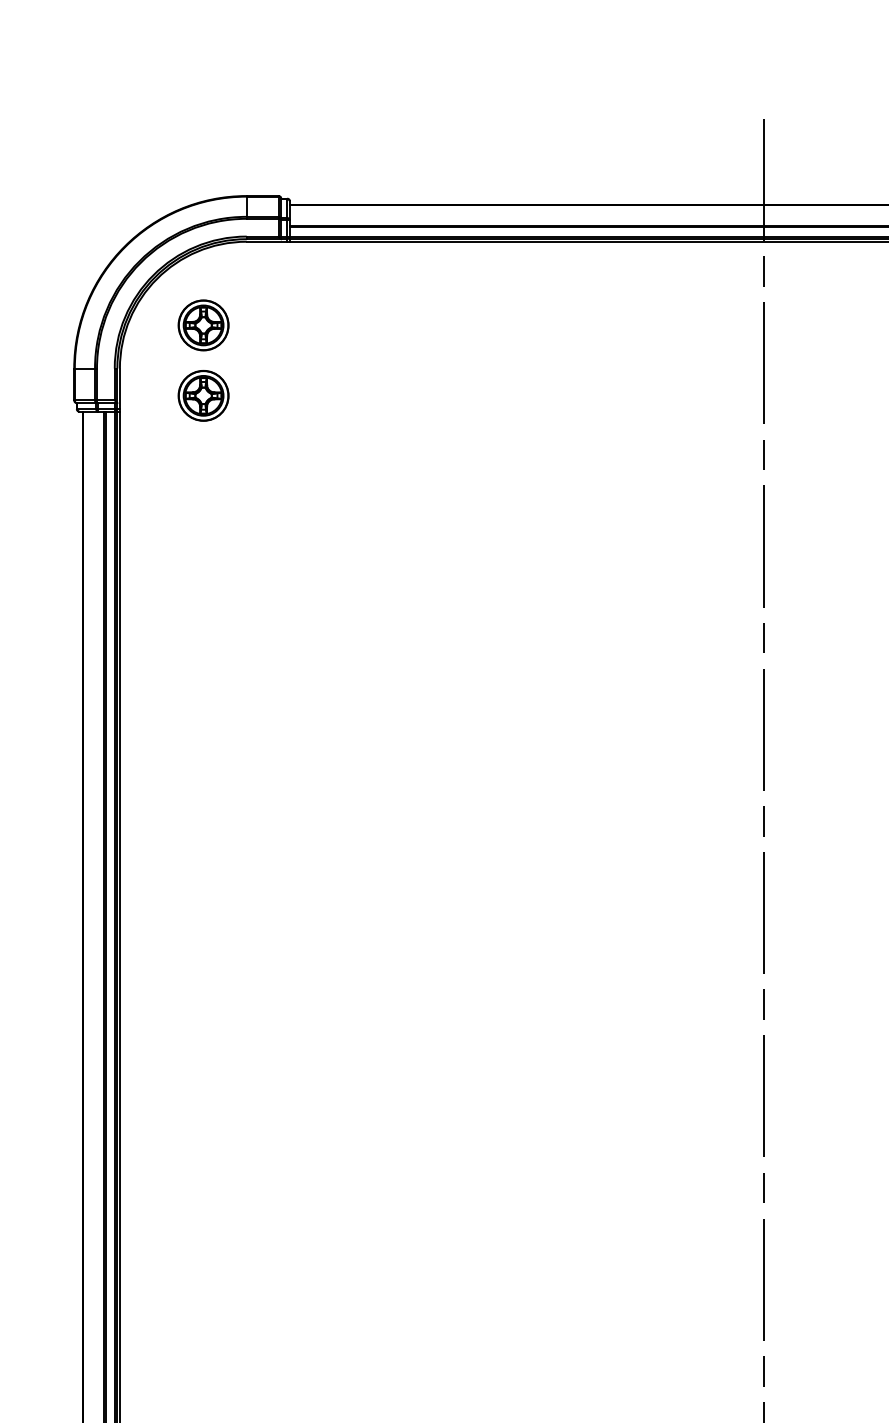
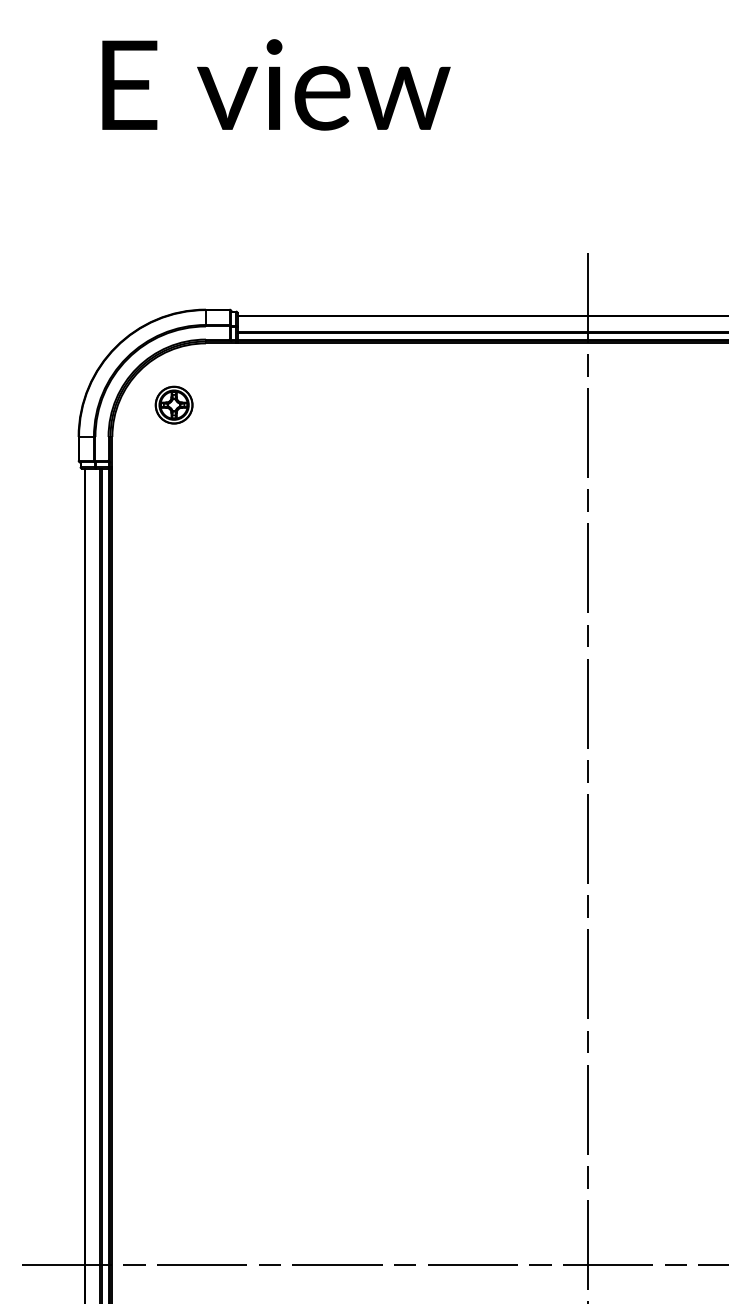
part: (202, 394) -> (173, 456), removed

